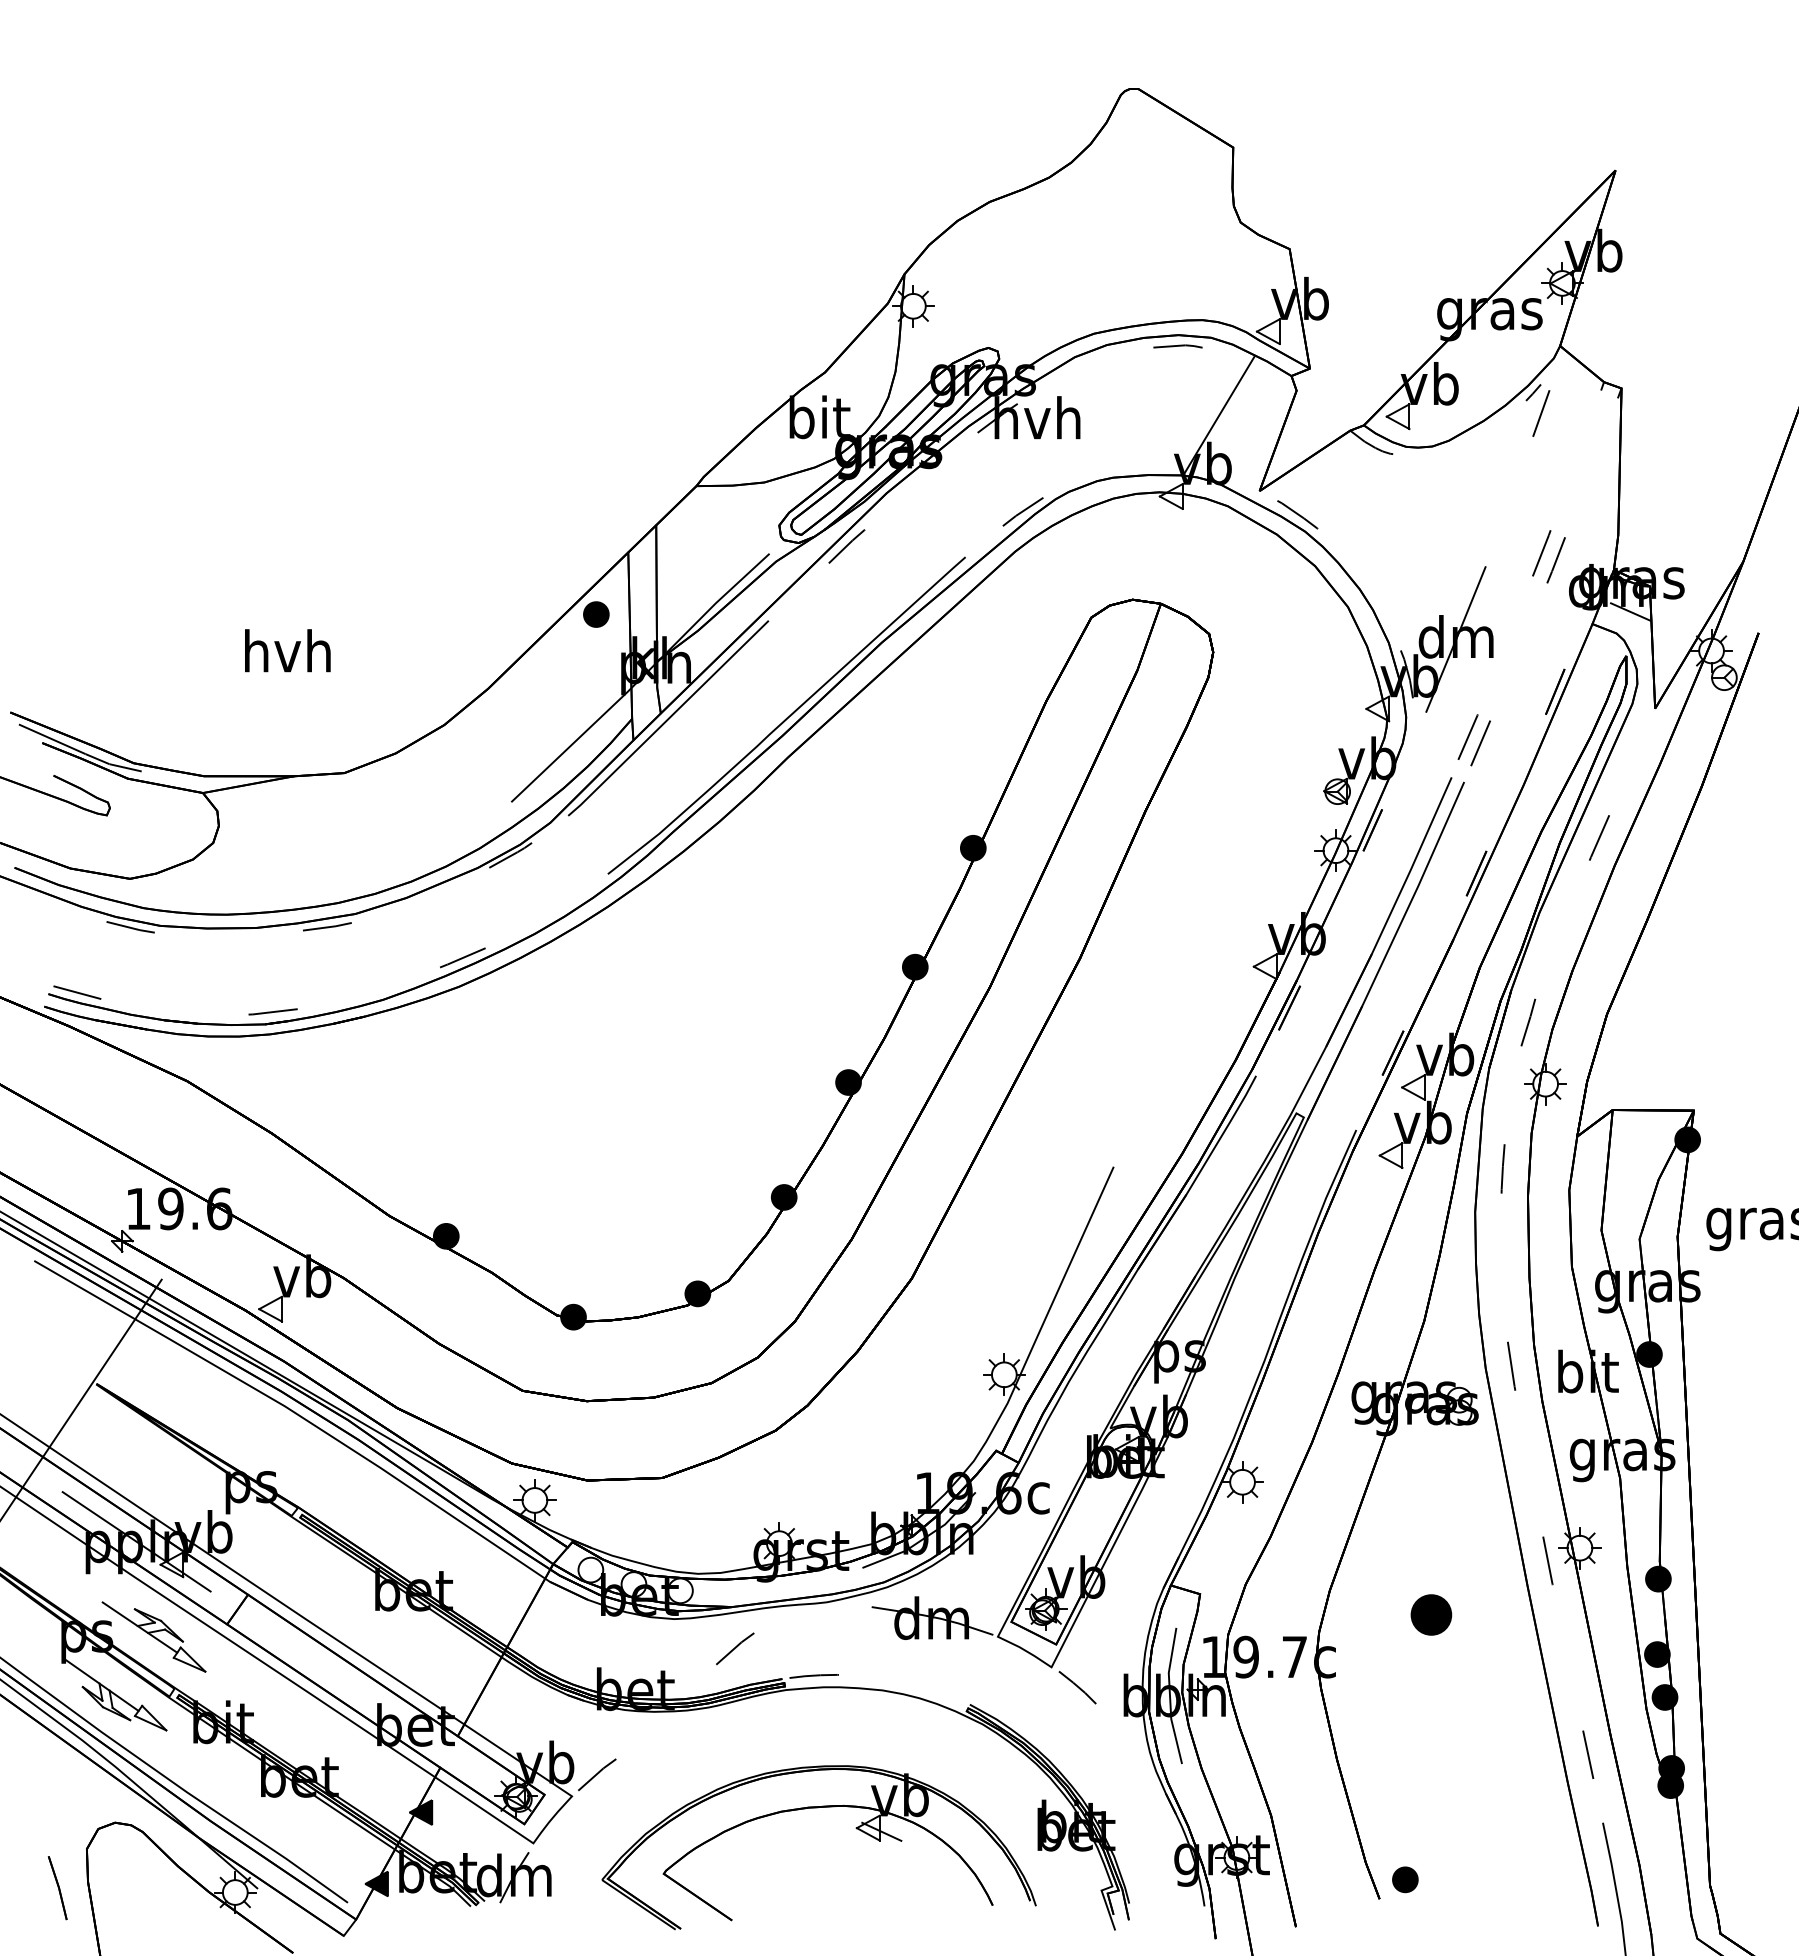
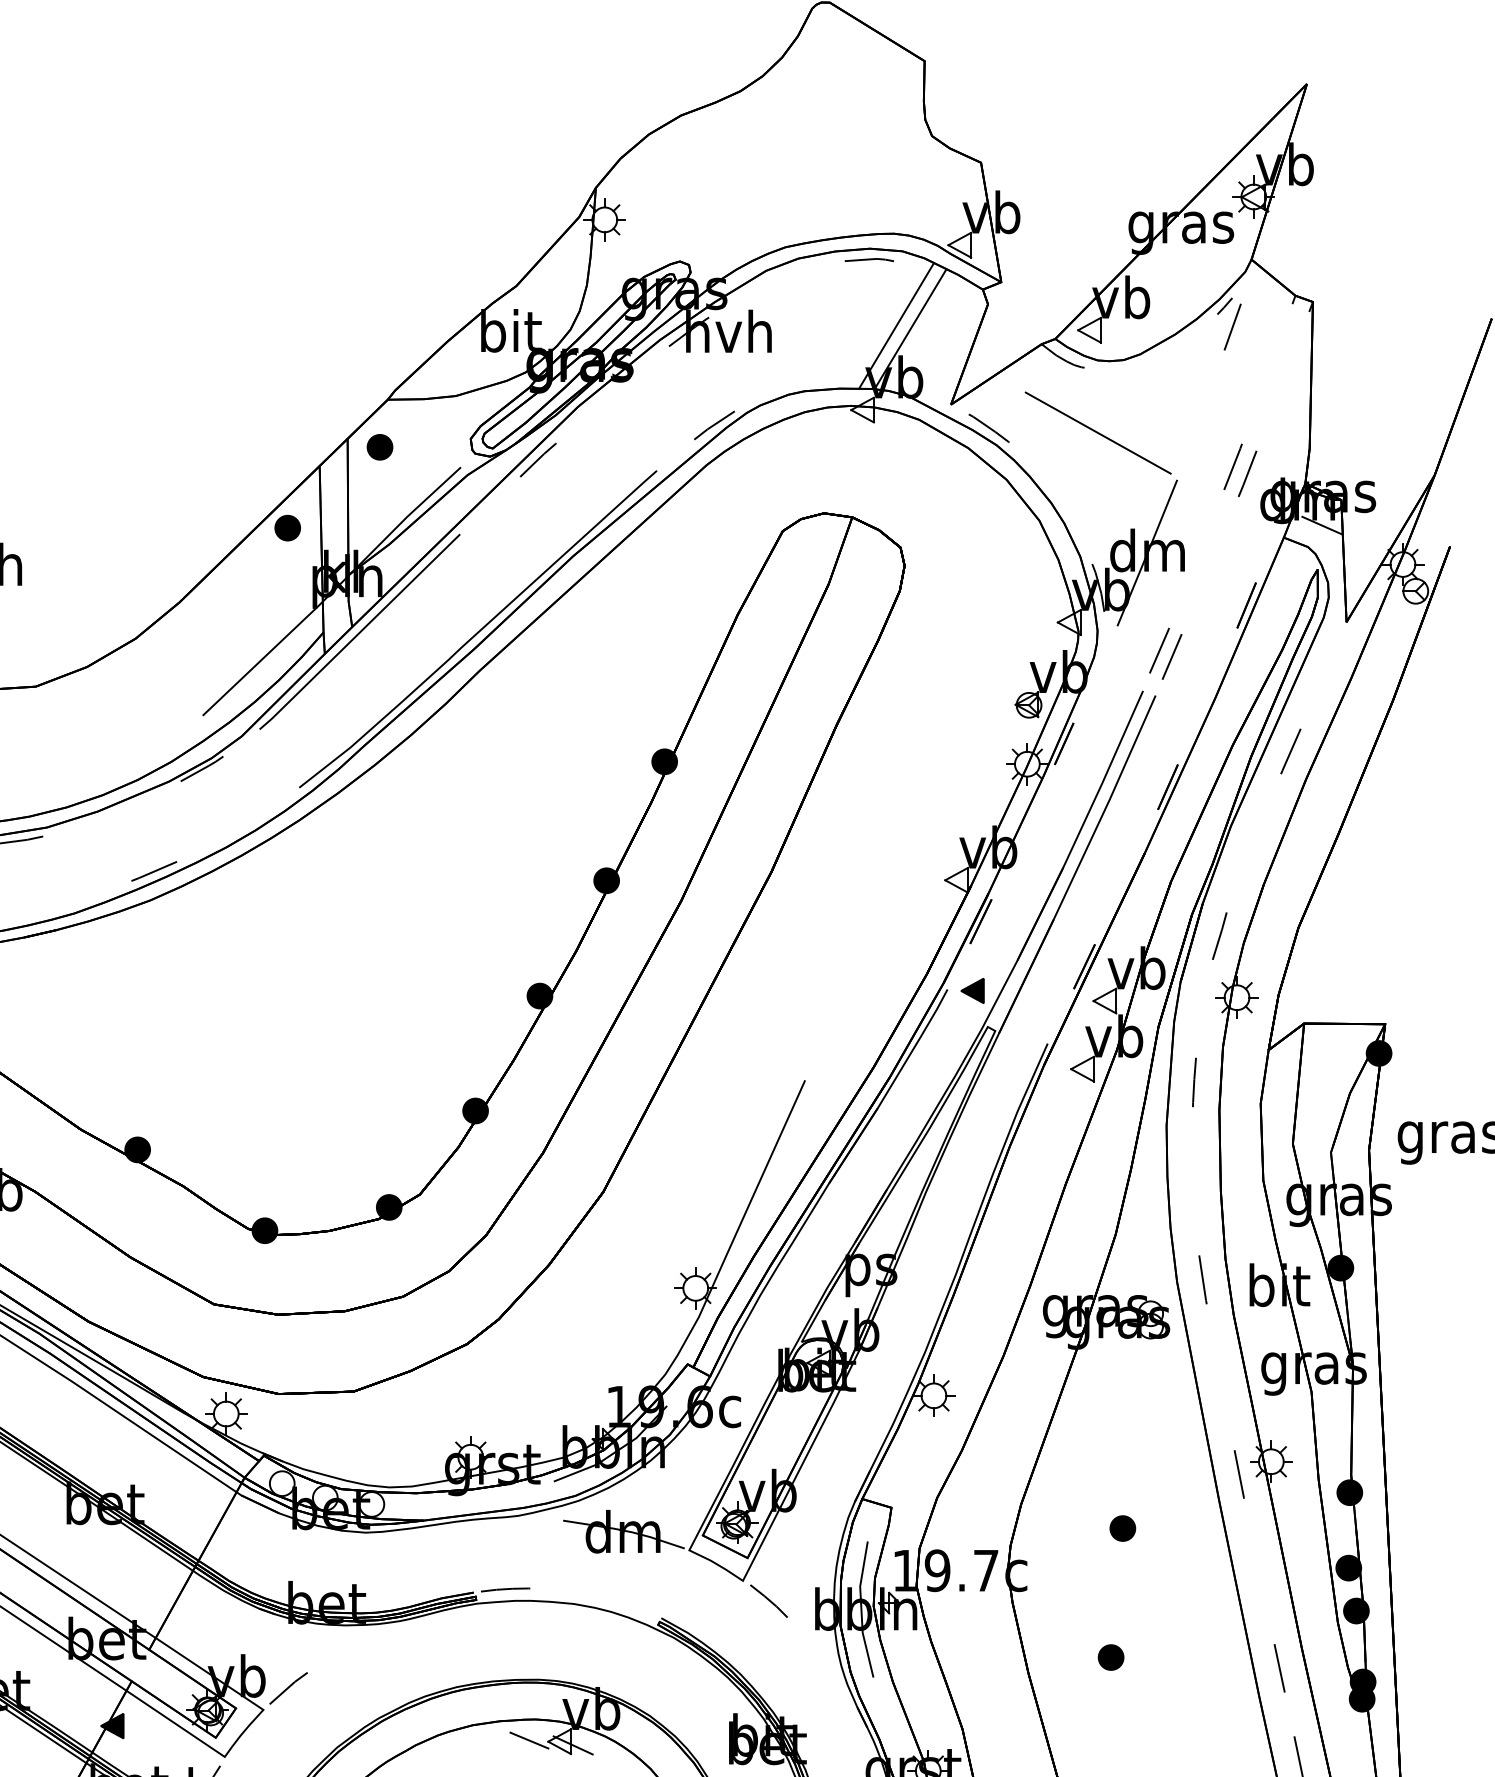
line: (1204, 411) -> (895, 325), added
line: (1406, 519) -> (1097, 433), added
part: (688, 533) -> (379, 447), added
part: (1281, 1077) -> (972, 991), added
part: (1431, 1614) -> (1122, 1528), size x0.62
line: (735, 1648) -> (426, 1562), removed
part: (1419, 1743) -> (1110, 1657), added
line: (837, 1826) -> (528, 1740), added

